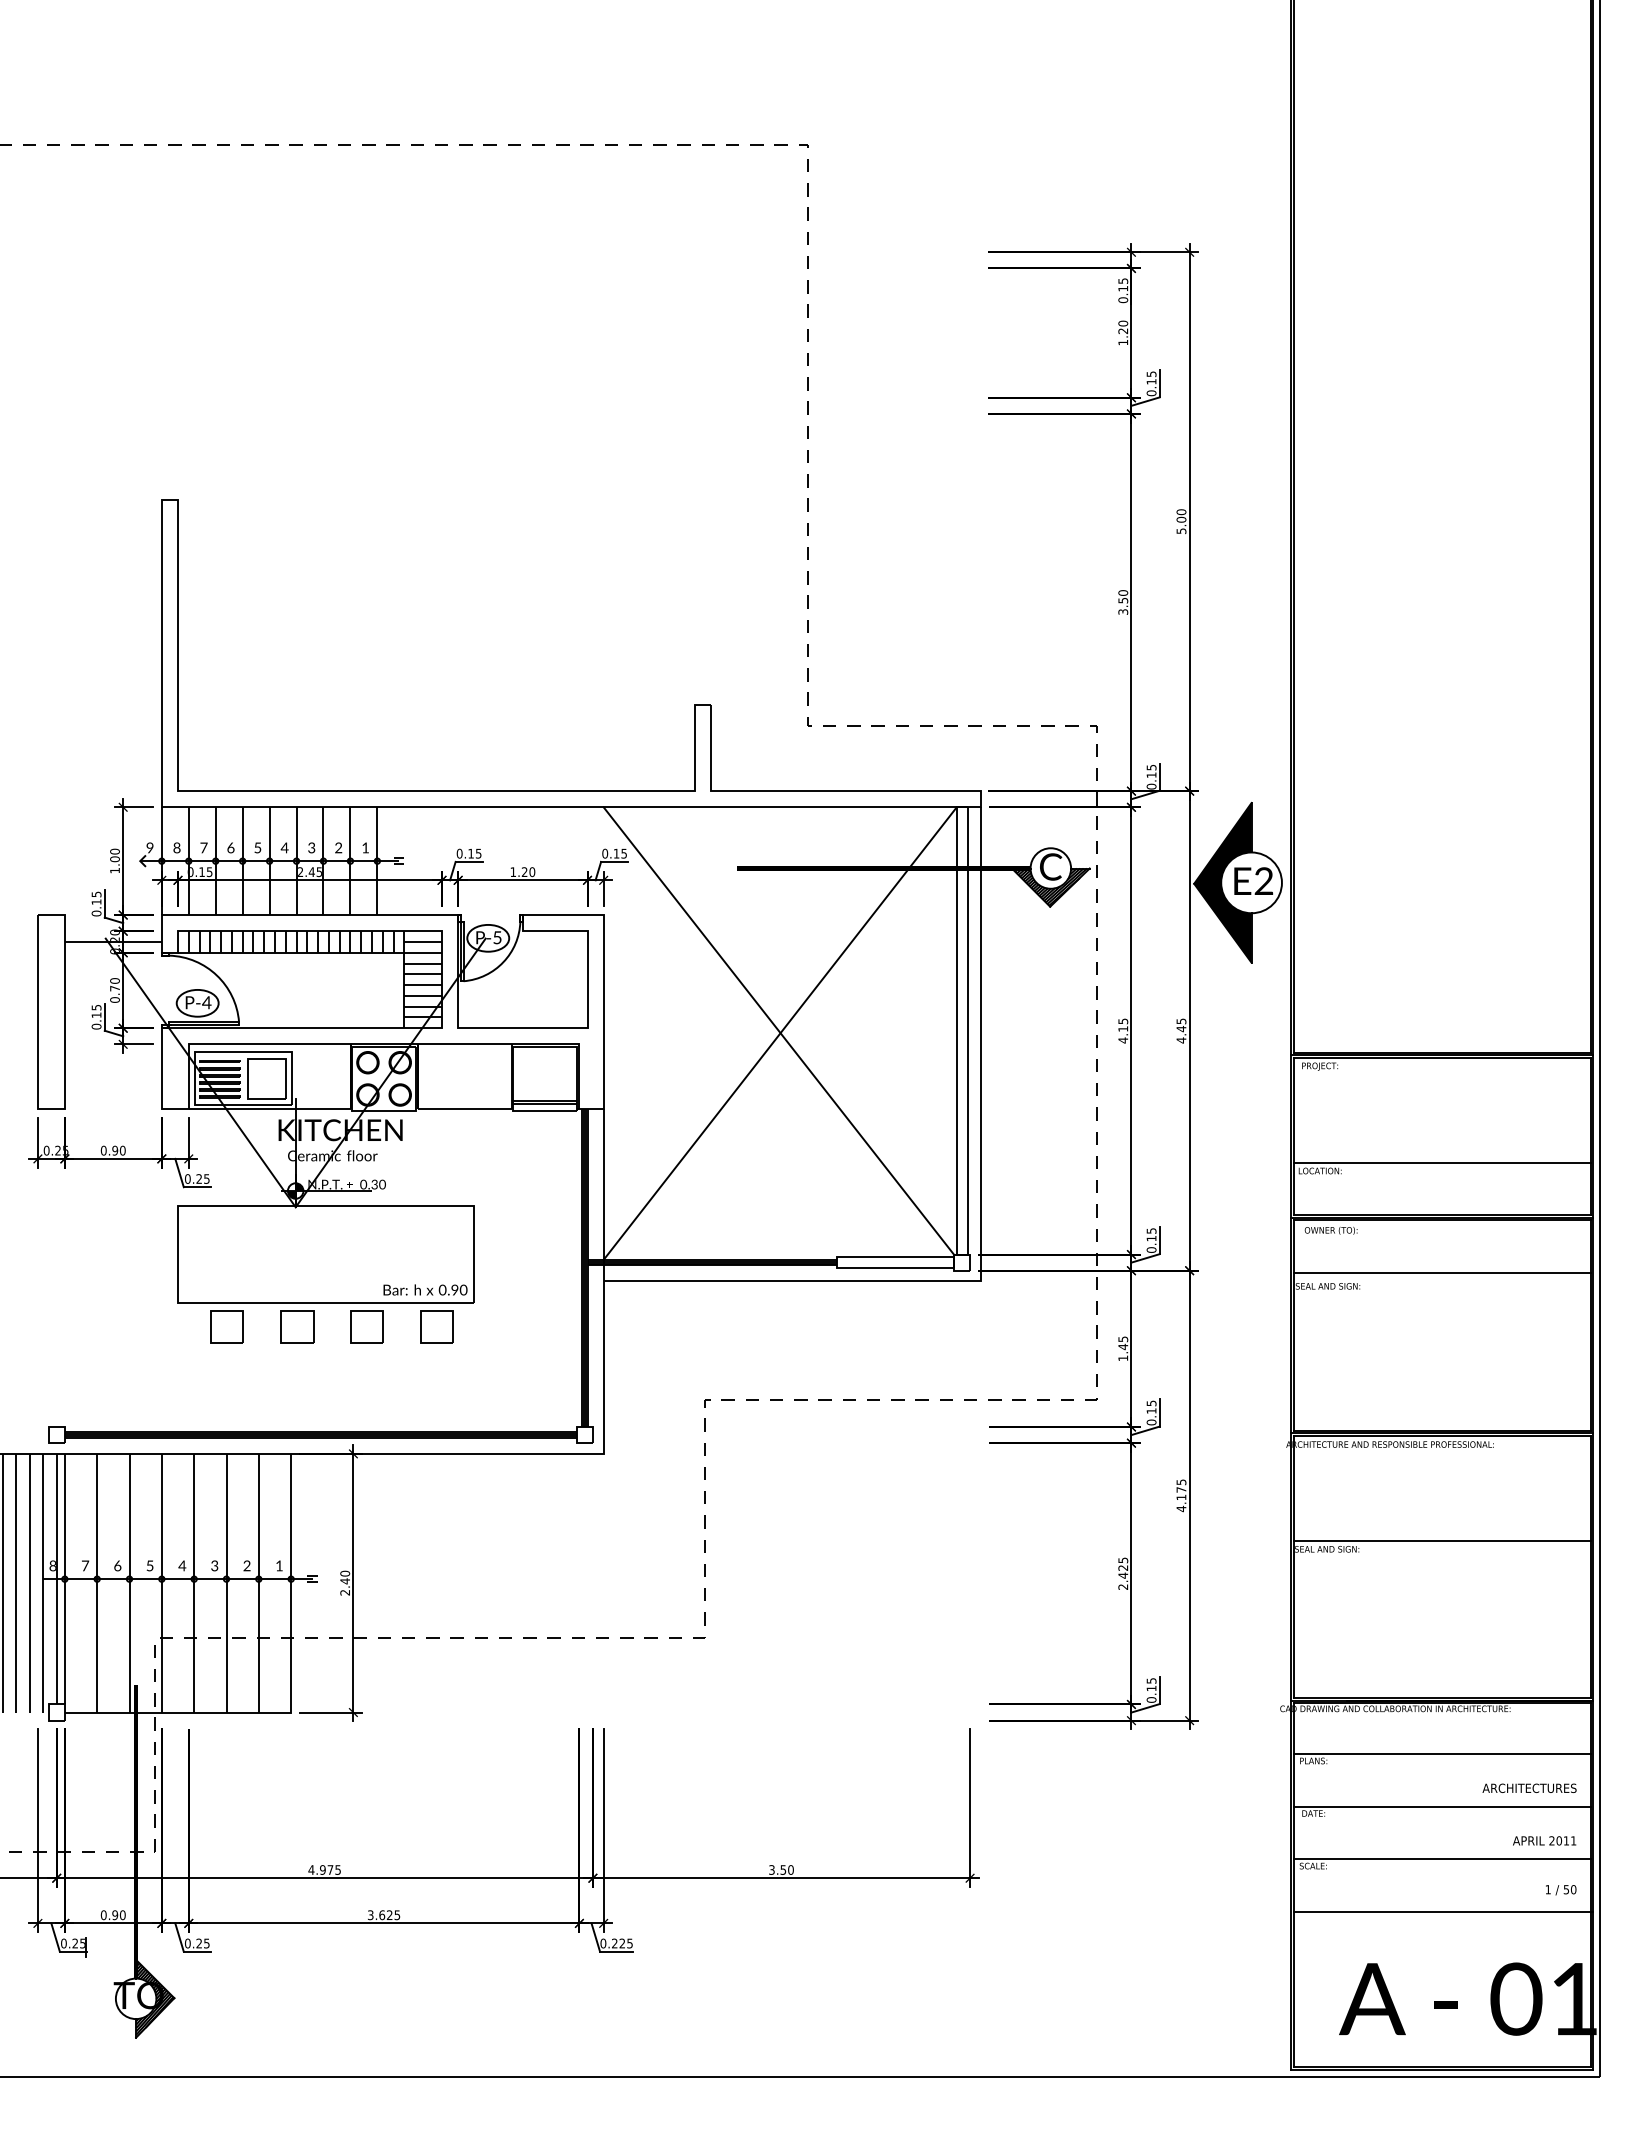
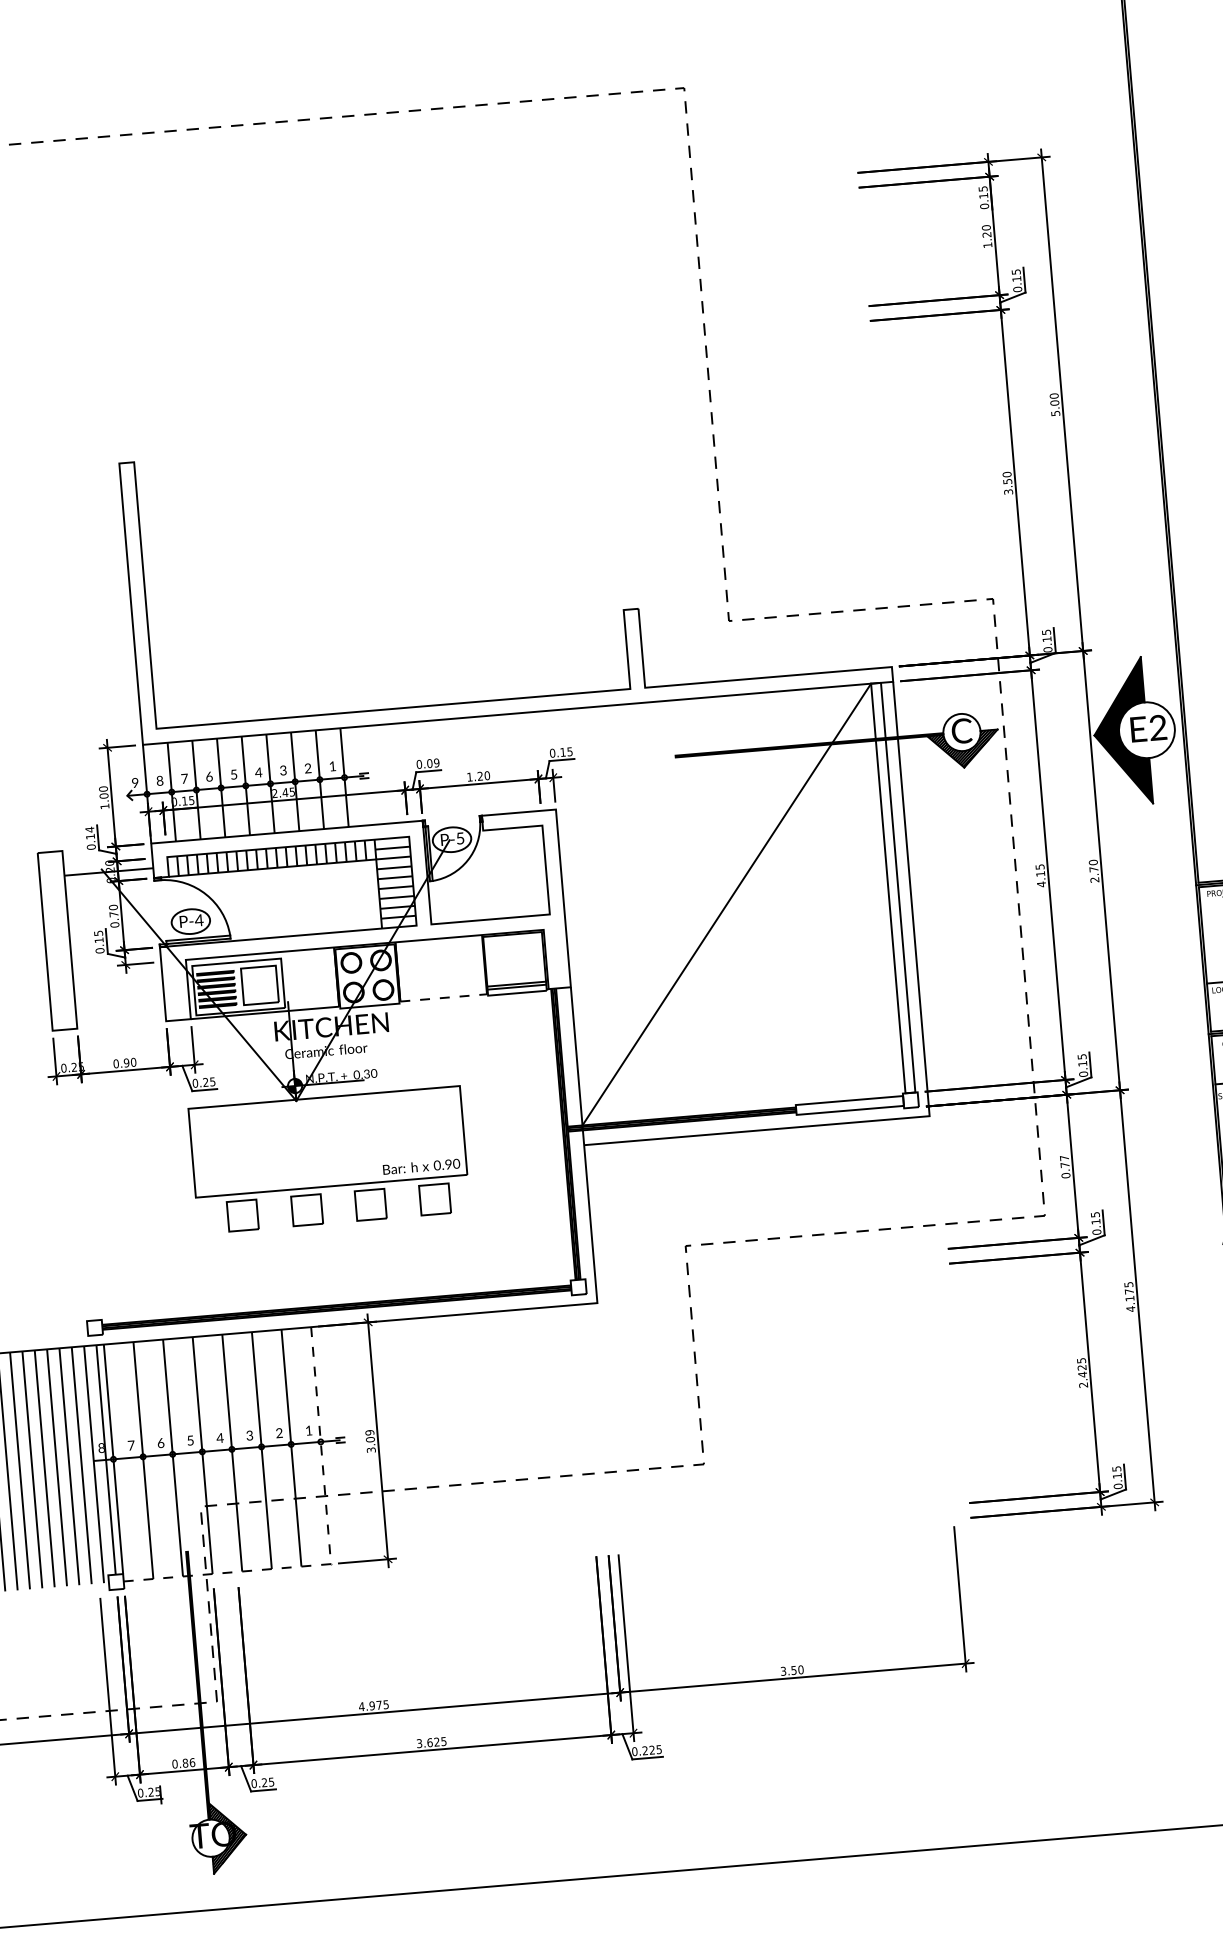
text: (474, 853) -> (432, 763), 0.15 -> 0.09
text: (96, 894) -> (89, 829), 0.15 -> 0.14
line: (778, 1030) -> (724, 901), removed
text: (1181, 1030) -> (1094, 870), 4.45 -> 2.70
line: (465, 1109) -> (444, 998), solid -> dashed
text: (1123, 1348) -> (1065, 1166), 1.45 -> 0.77
text: (345, 1583) -> (370, 1441), 2.40 -> 3.09
line: (291, 1696) -> (330, 1549), solid -> dashed
text: (118, 1915) -> (188, 1763), 0.90 -> 0.86

